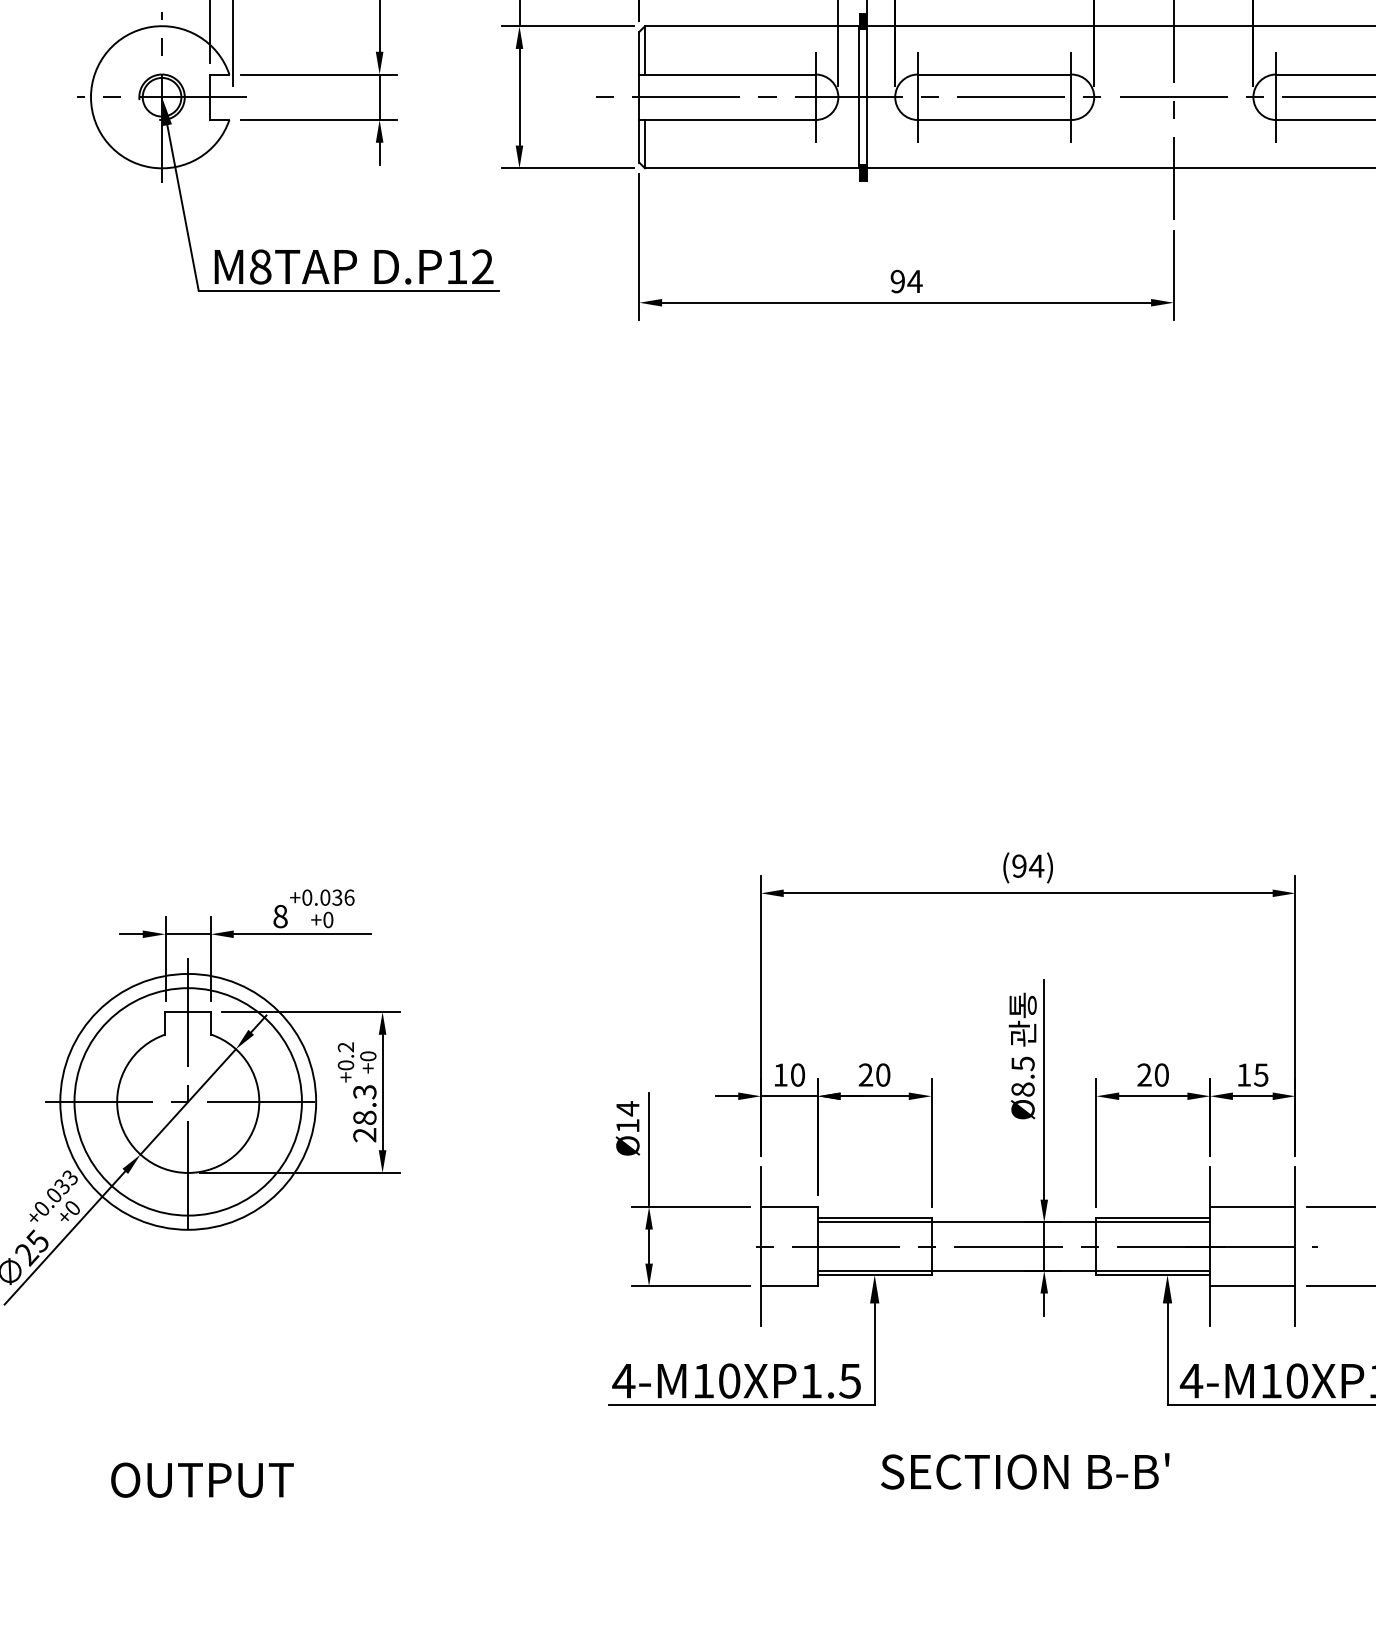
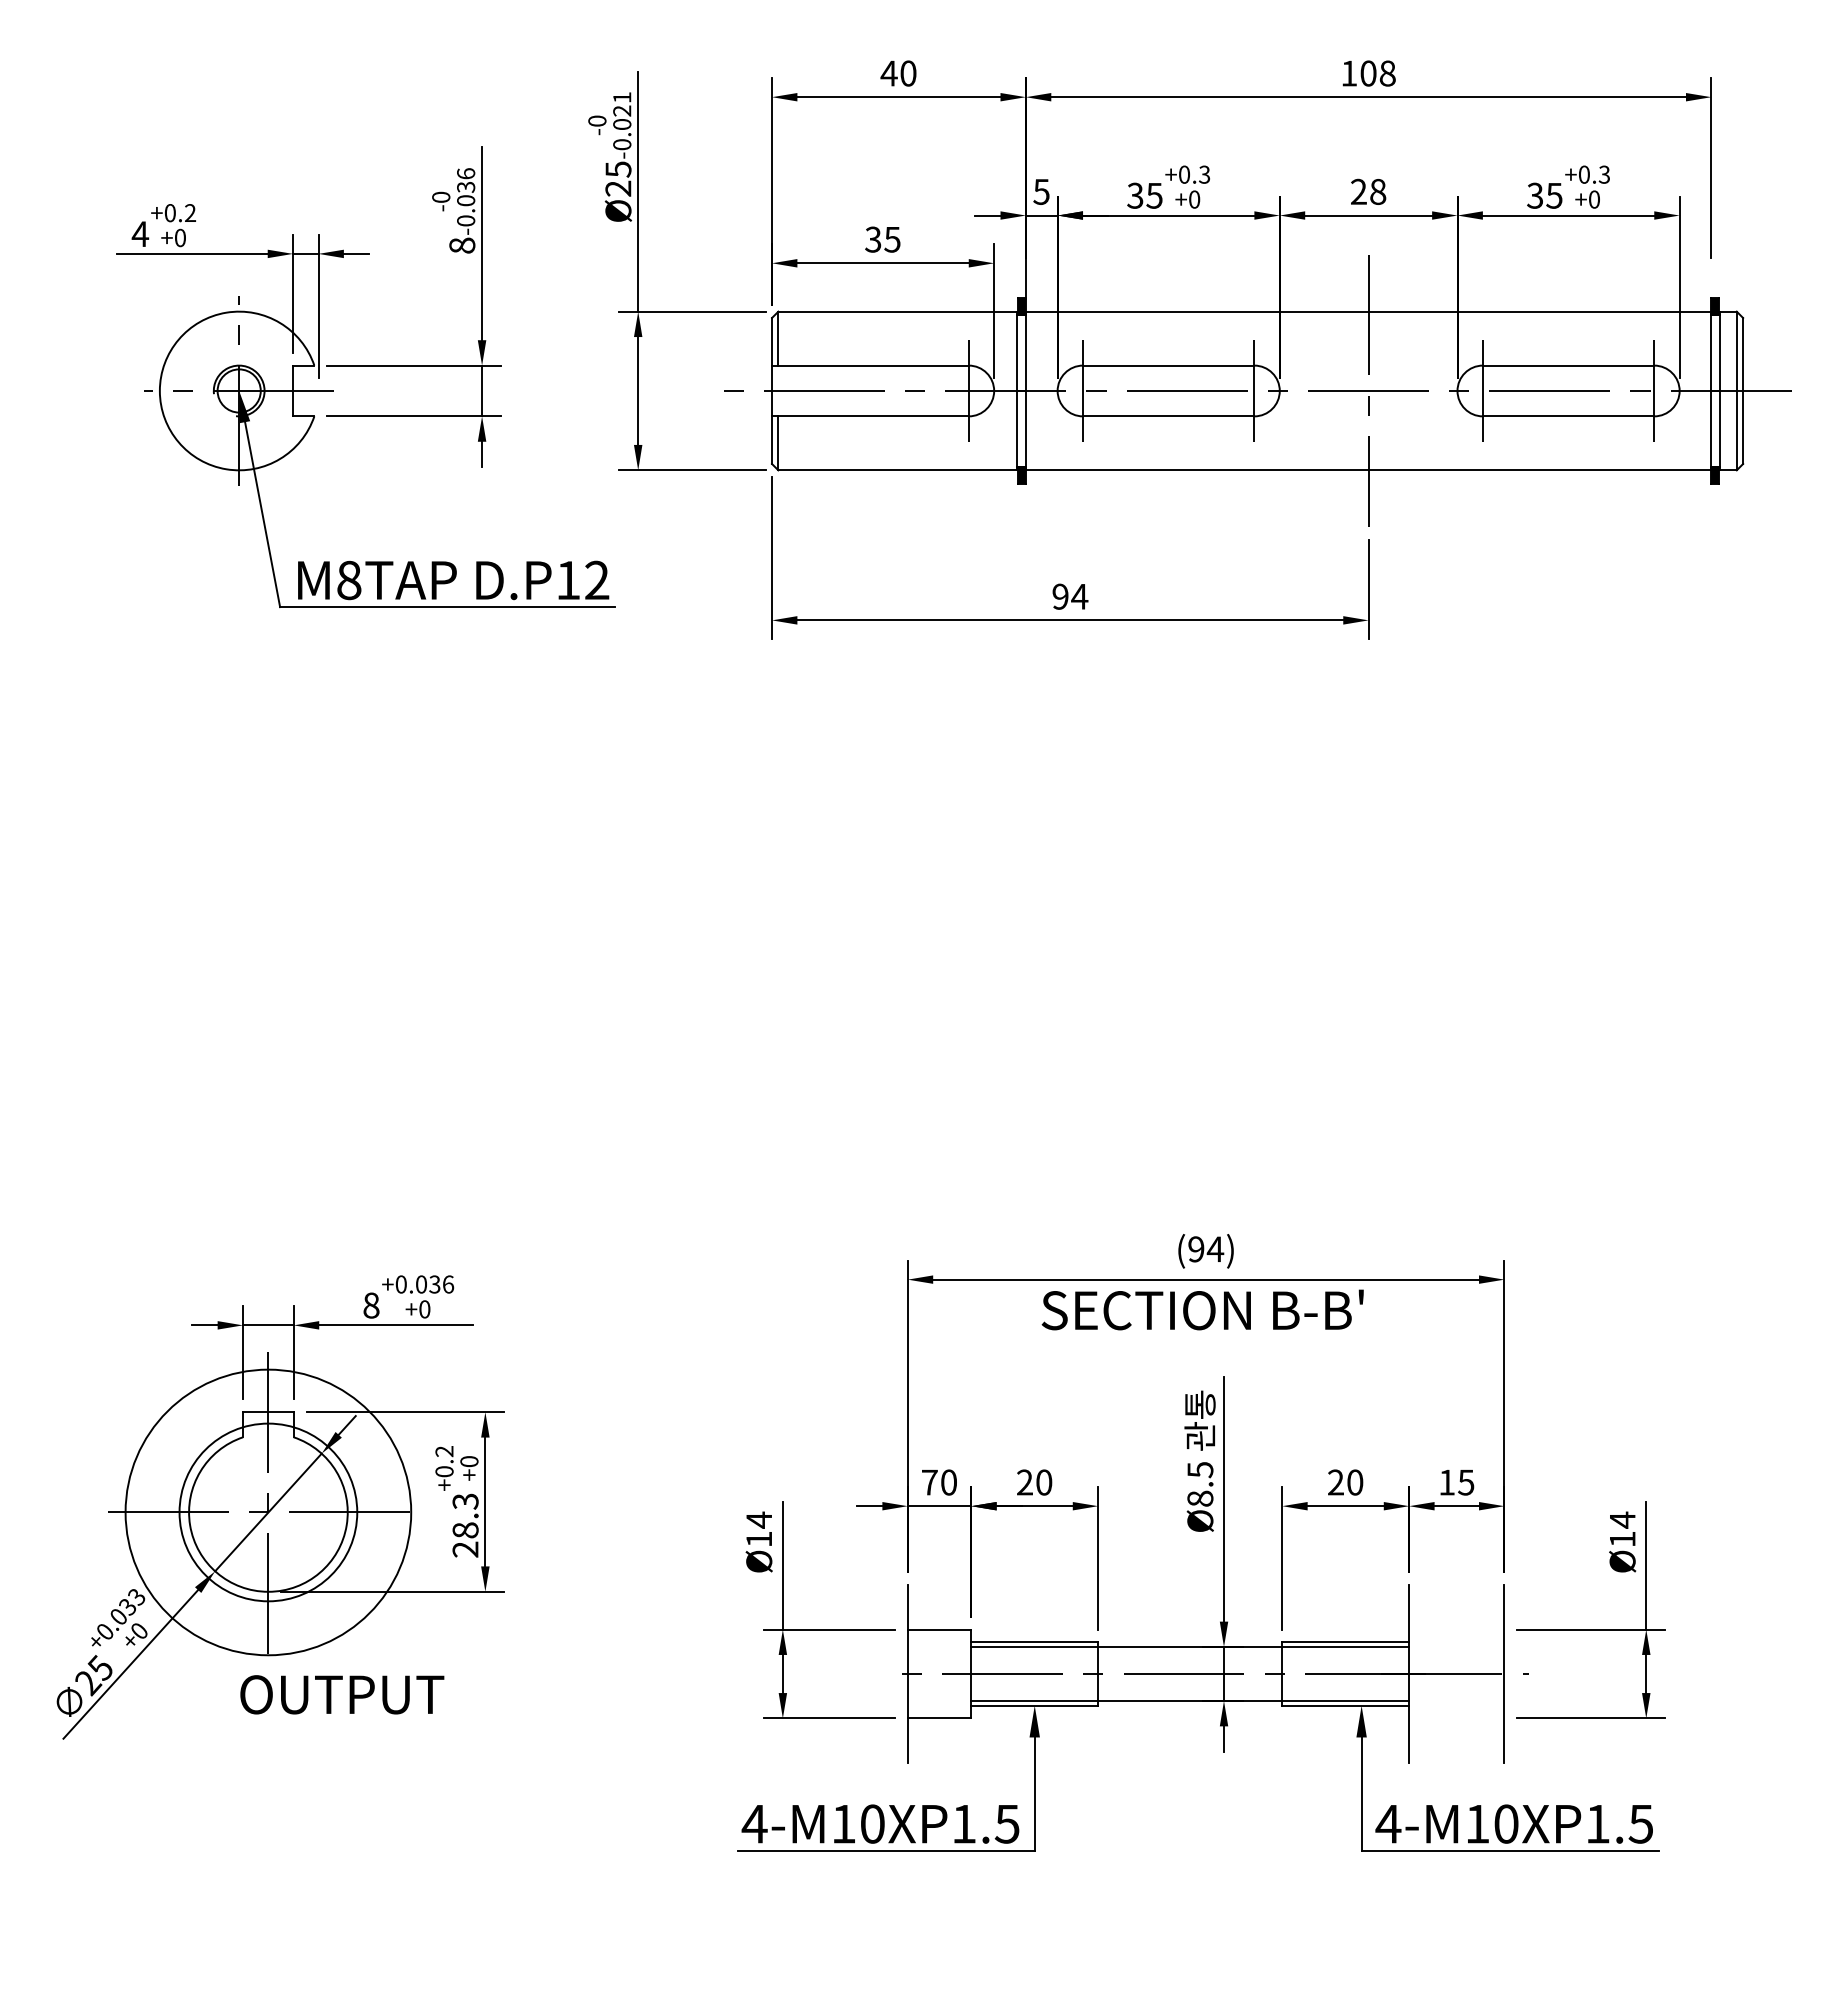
text: (780, 1075) -> (929, 1482), 10 -> 70
circle: (188, 1101) -> (268, 1512), size x0.7
line: (1252, 1206) -> (1456, 1629), removed
line: (1252, 1286) -> (1456, 1718), removed
text: (1024, 1470) -> (1202, 1309), moved
text: (202, 1479) -> (342, 1694), moved

